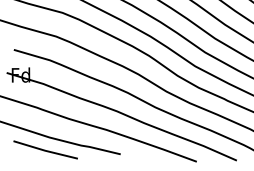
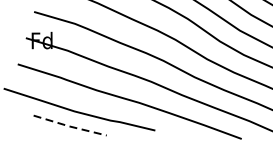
line: (45, 150) -> (69, 126), solid -> dashed

